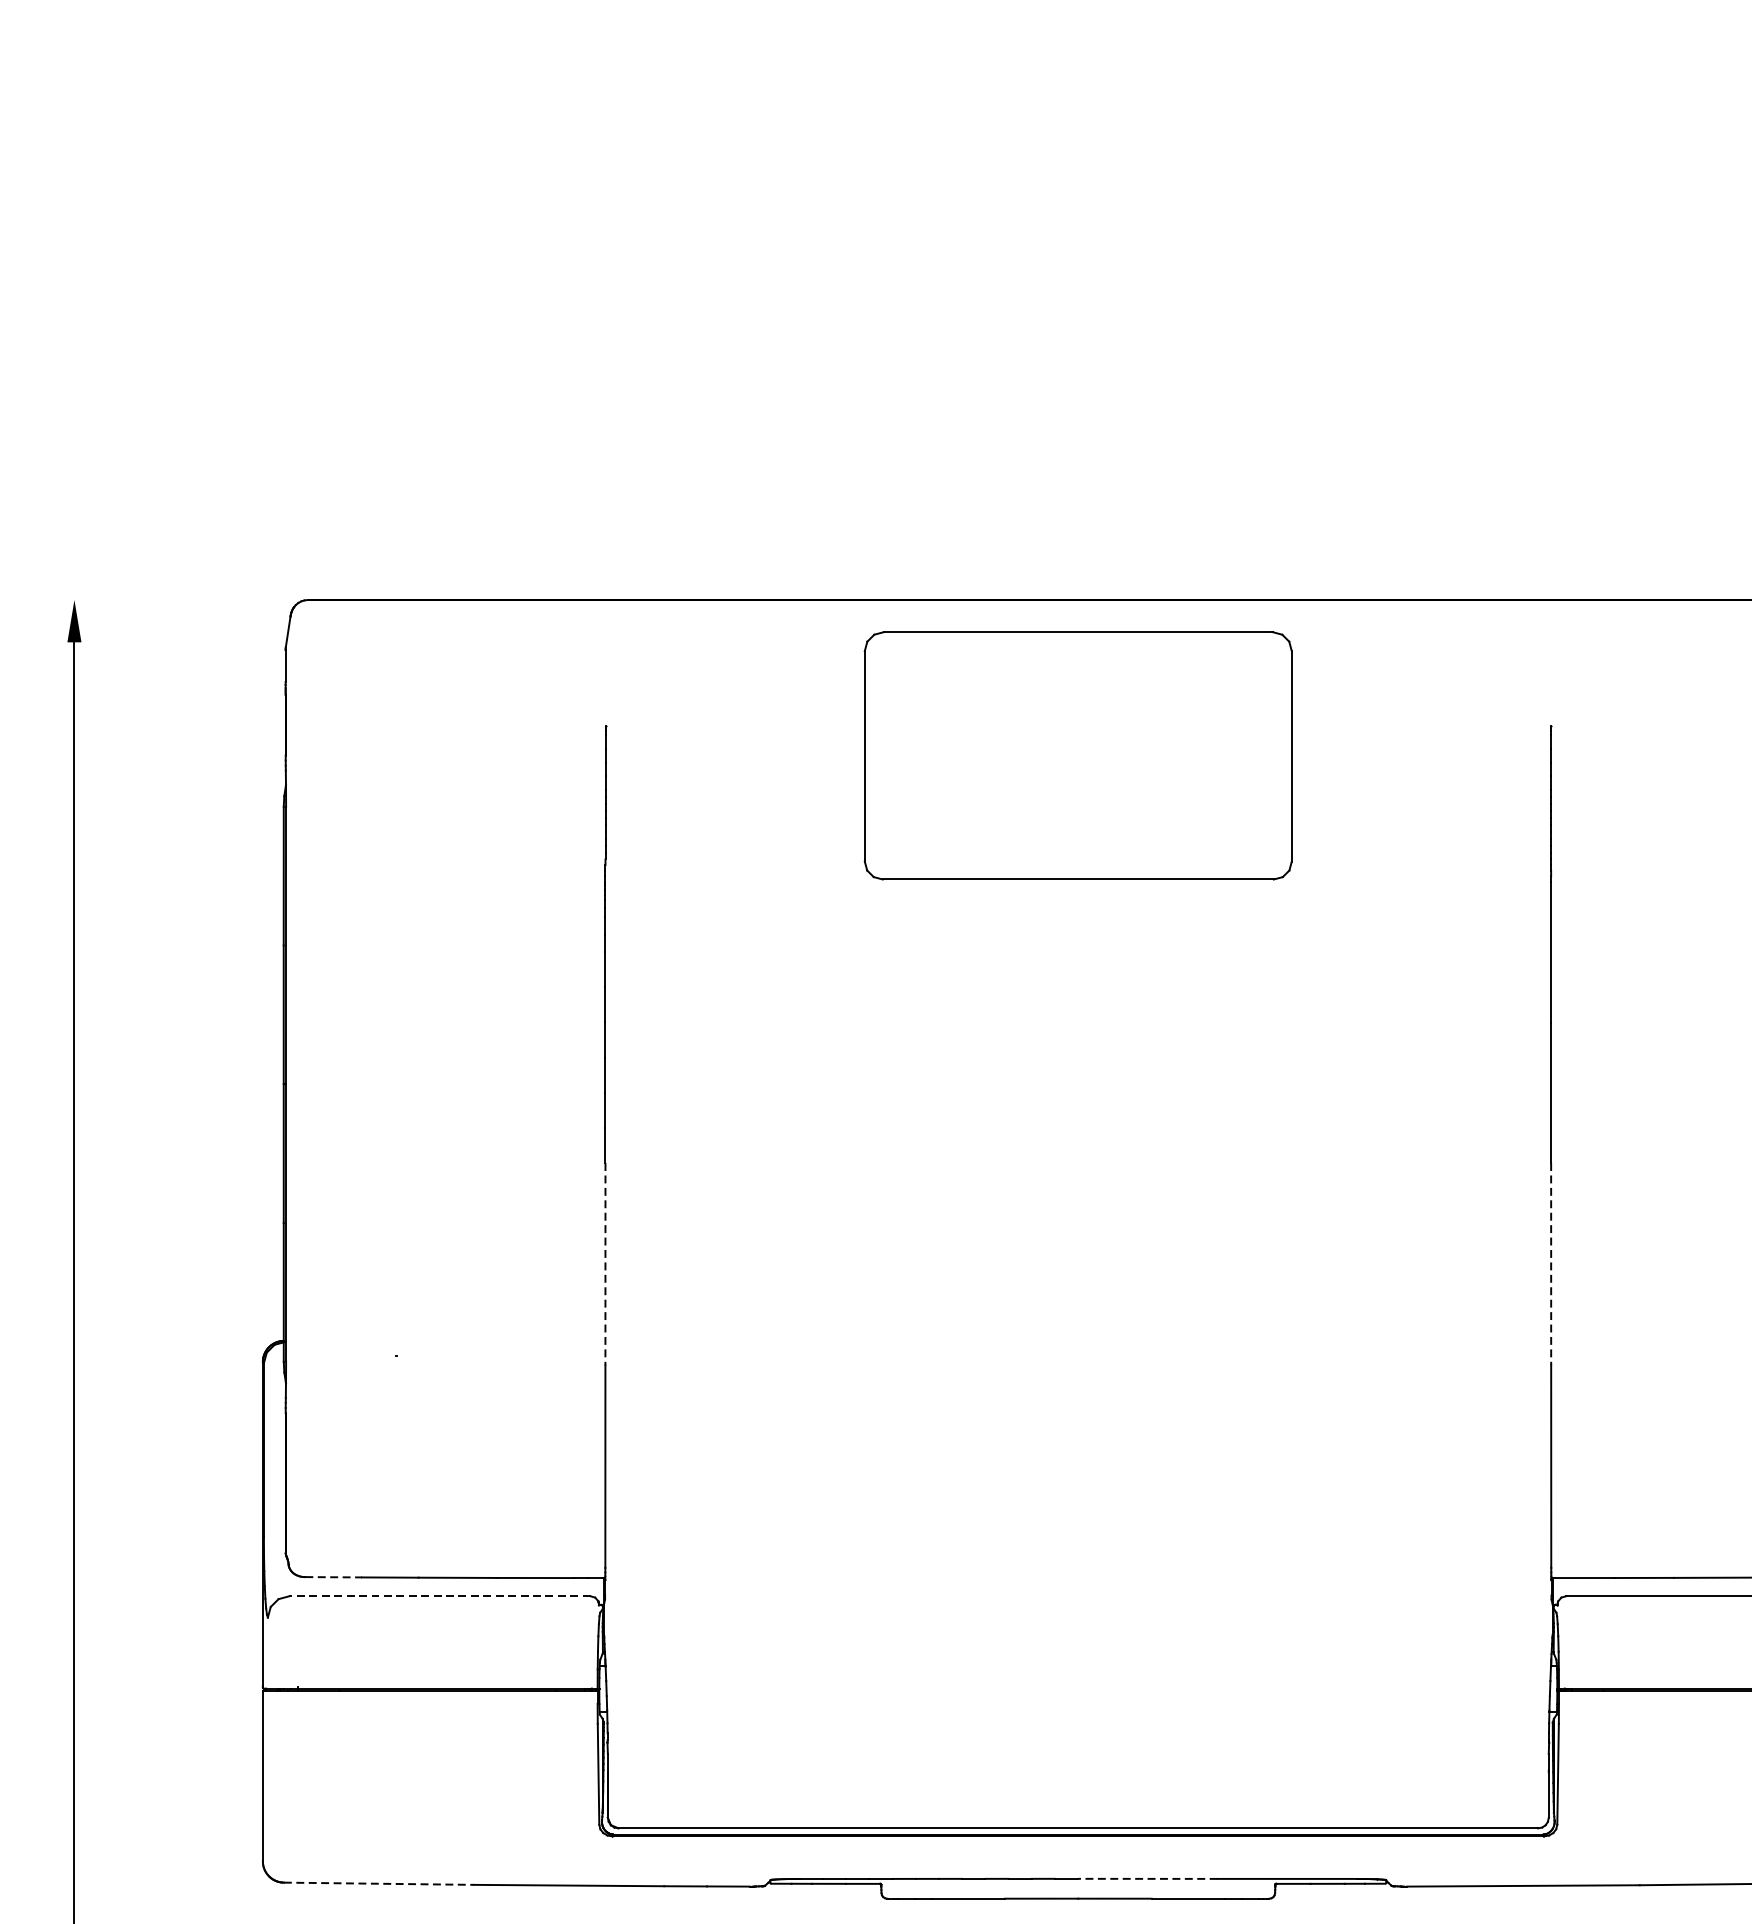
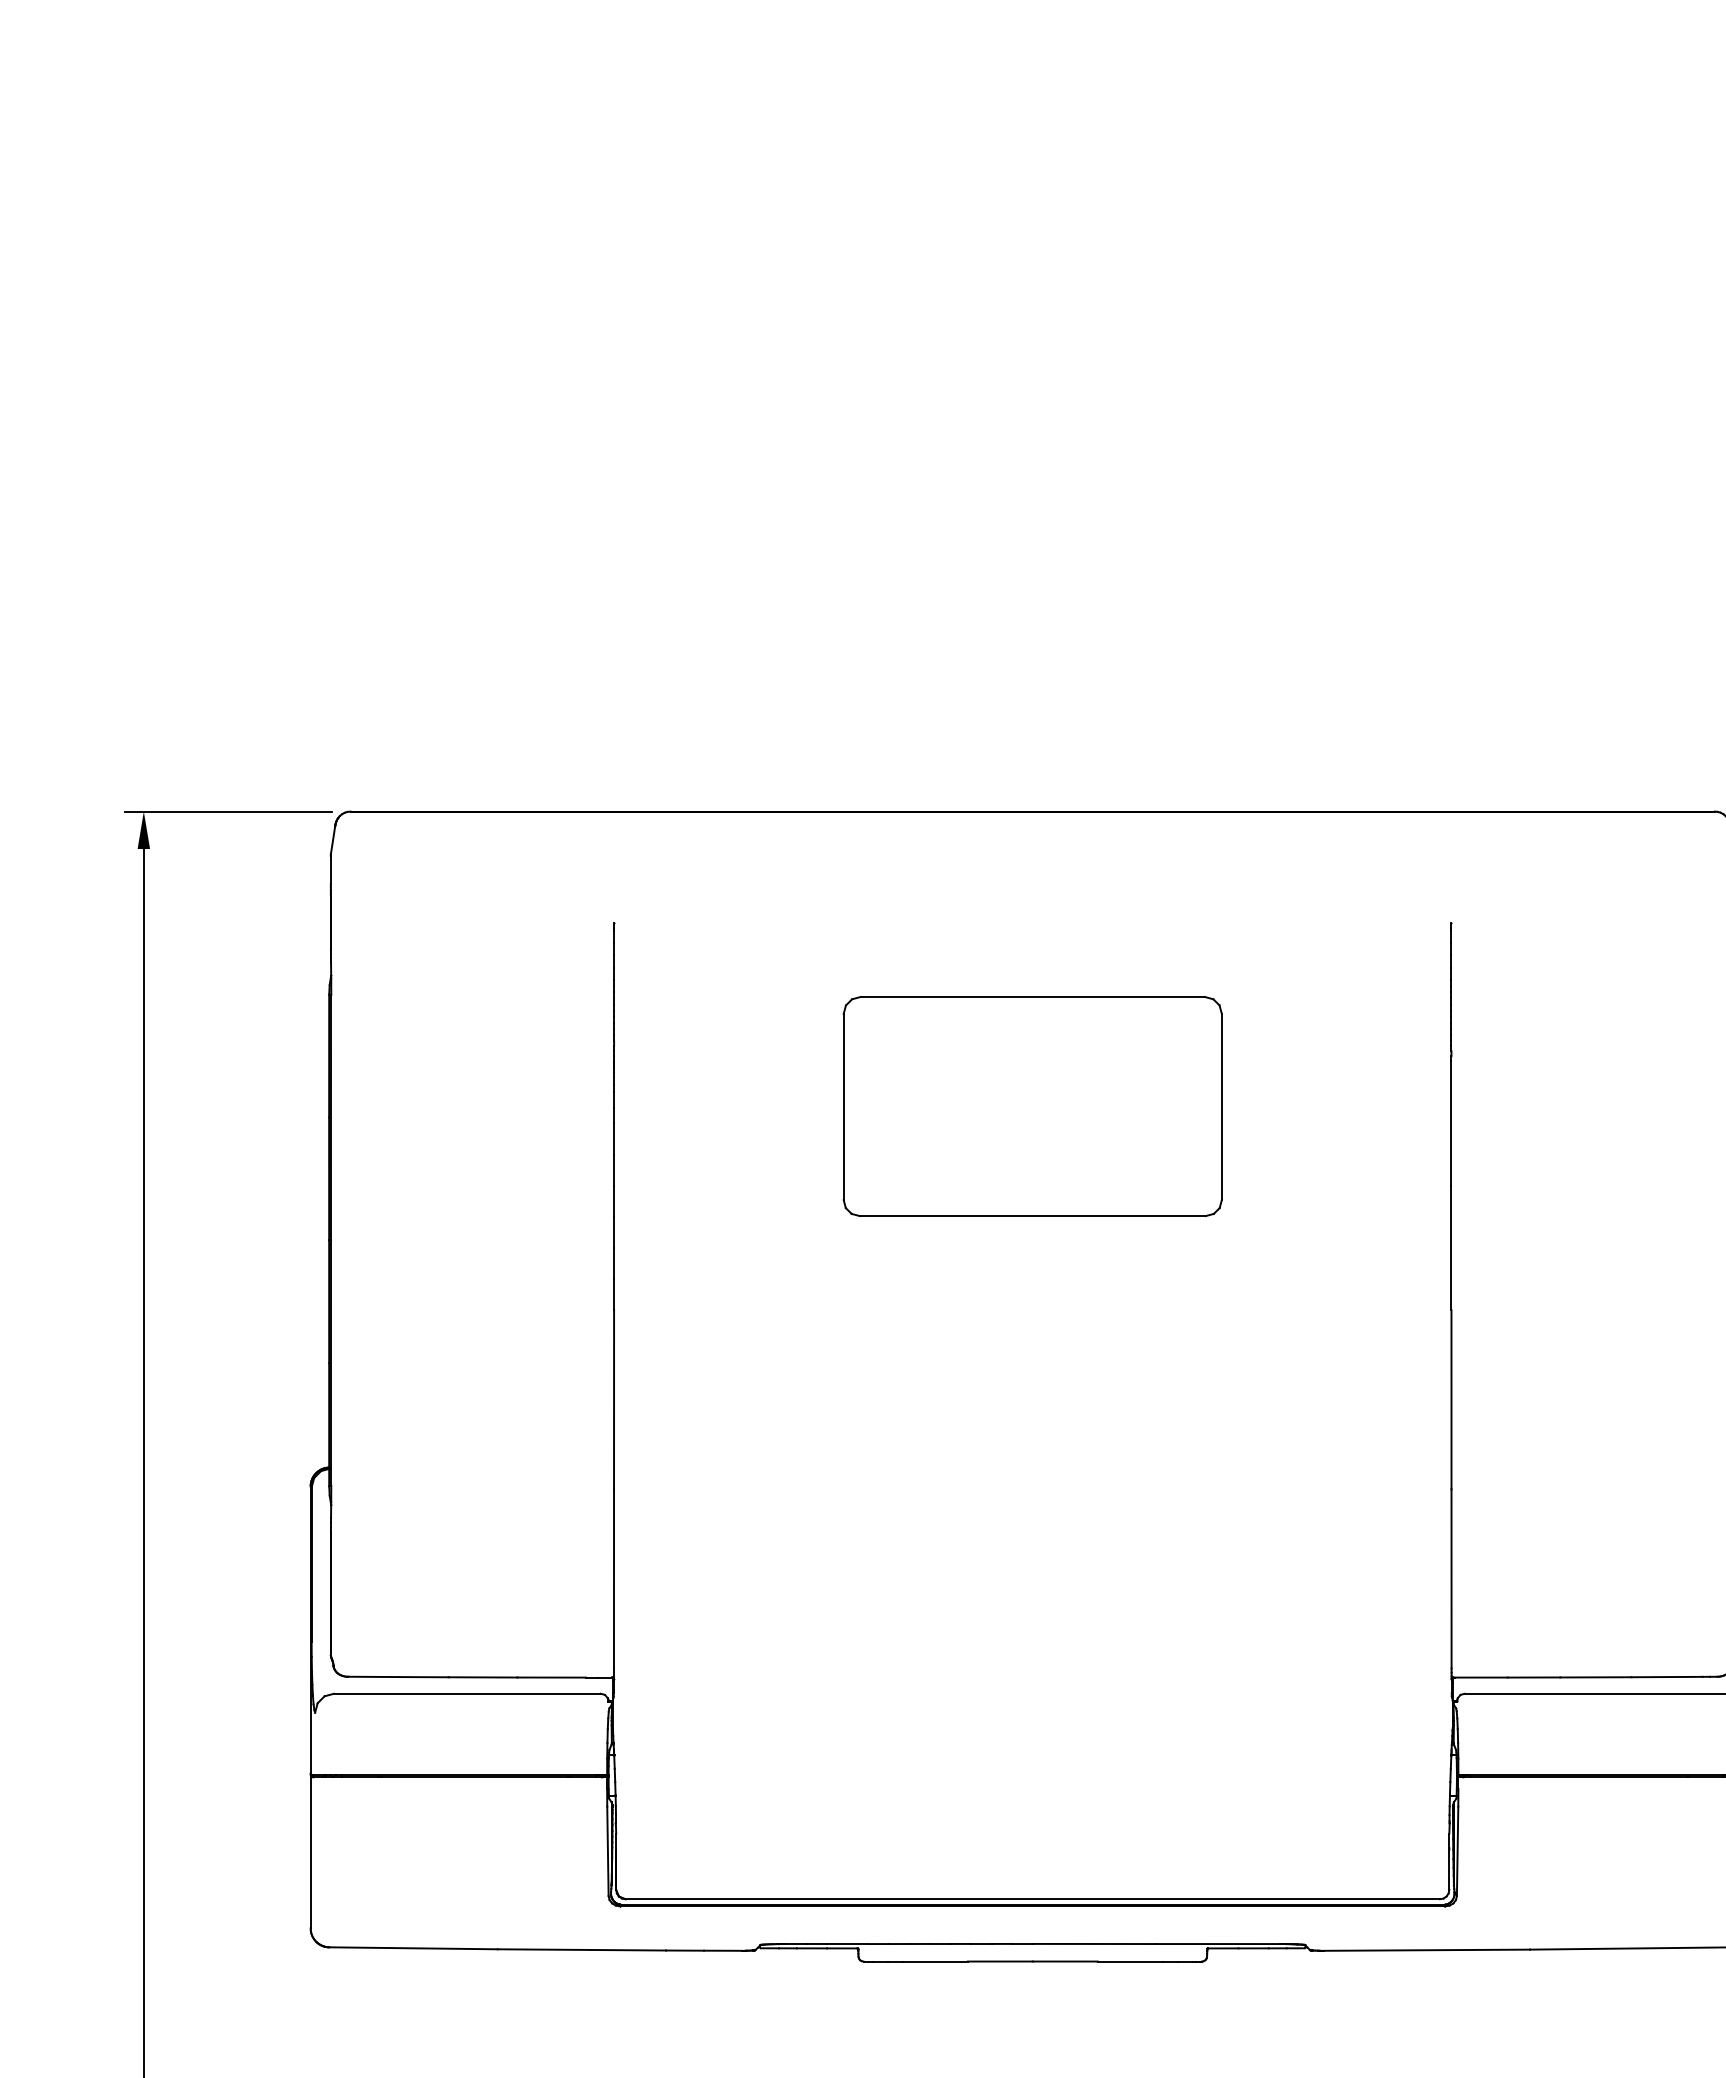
line: (170, 599) -> (228, 811), added
part: (1077, 755) -> (1032, 1106), moved
line: (605, 1263) -> (614, 1399), dashed -> solid
line: (1551, 1263) -> (1451, 1399), dashed -> solid
line: (333, 1576) -> (373, 1676), dashed -> solid
line: (438, 1596) -> (466, 1693), dashed -> solid
line: (1148, 1878) -> (1094, 1943), dashed -> solid
line: (380, 1883) -> (414, 1948), dashed -> solid

